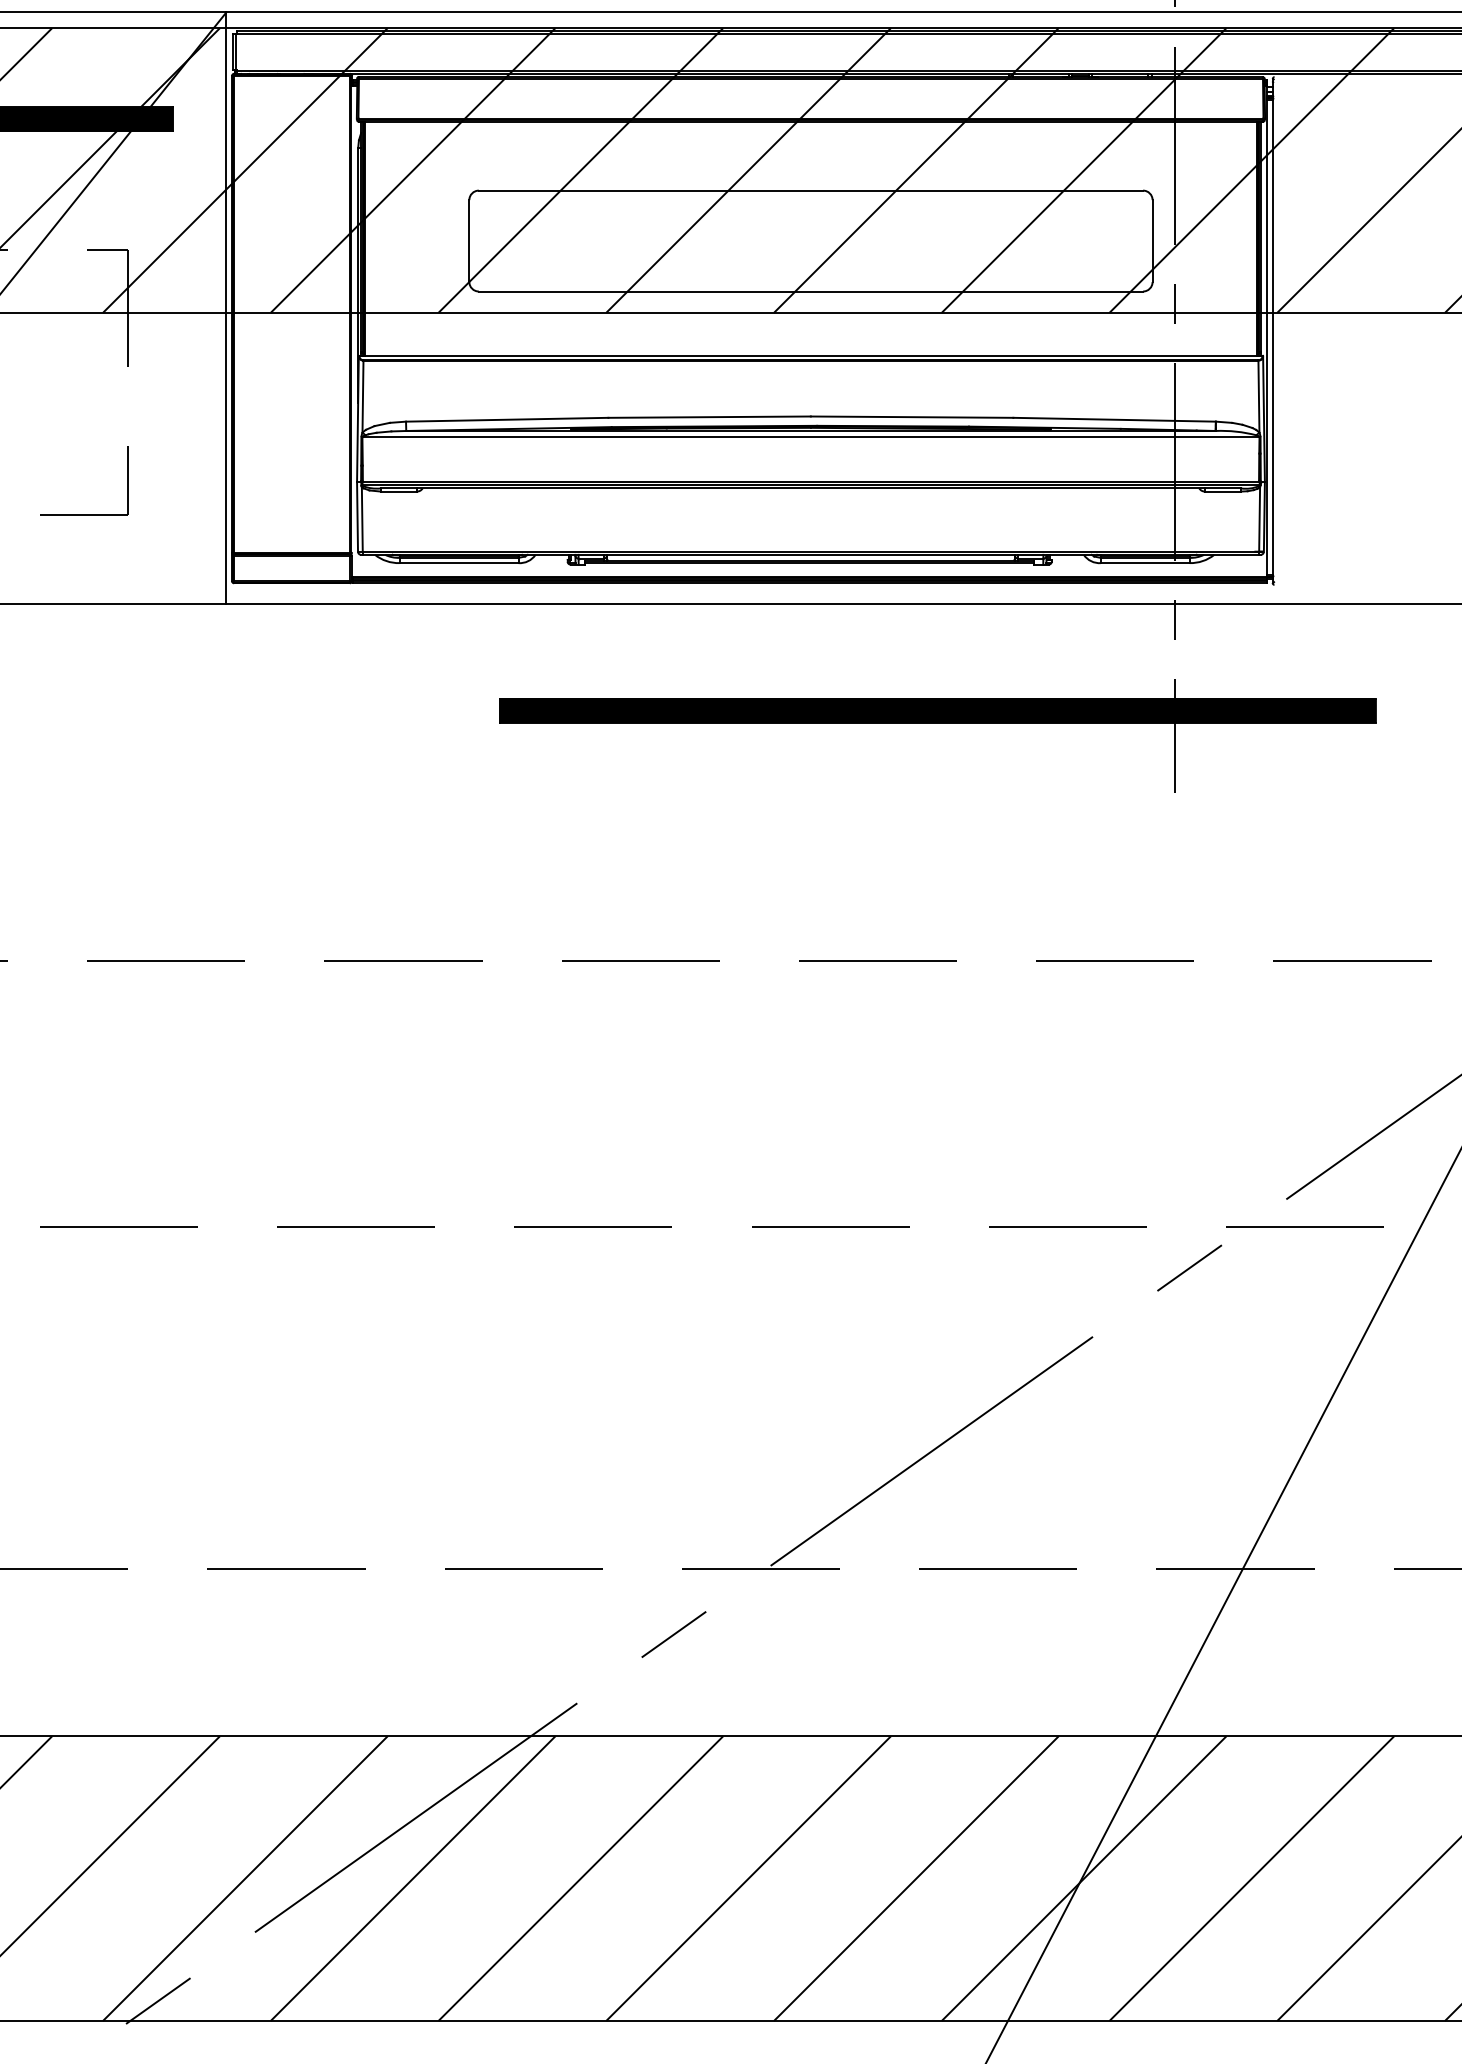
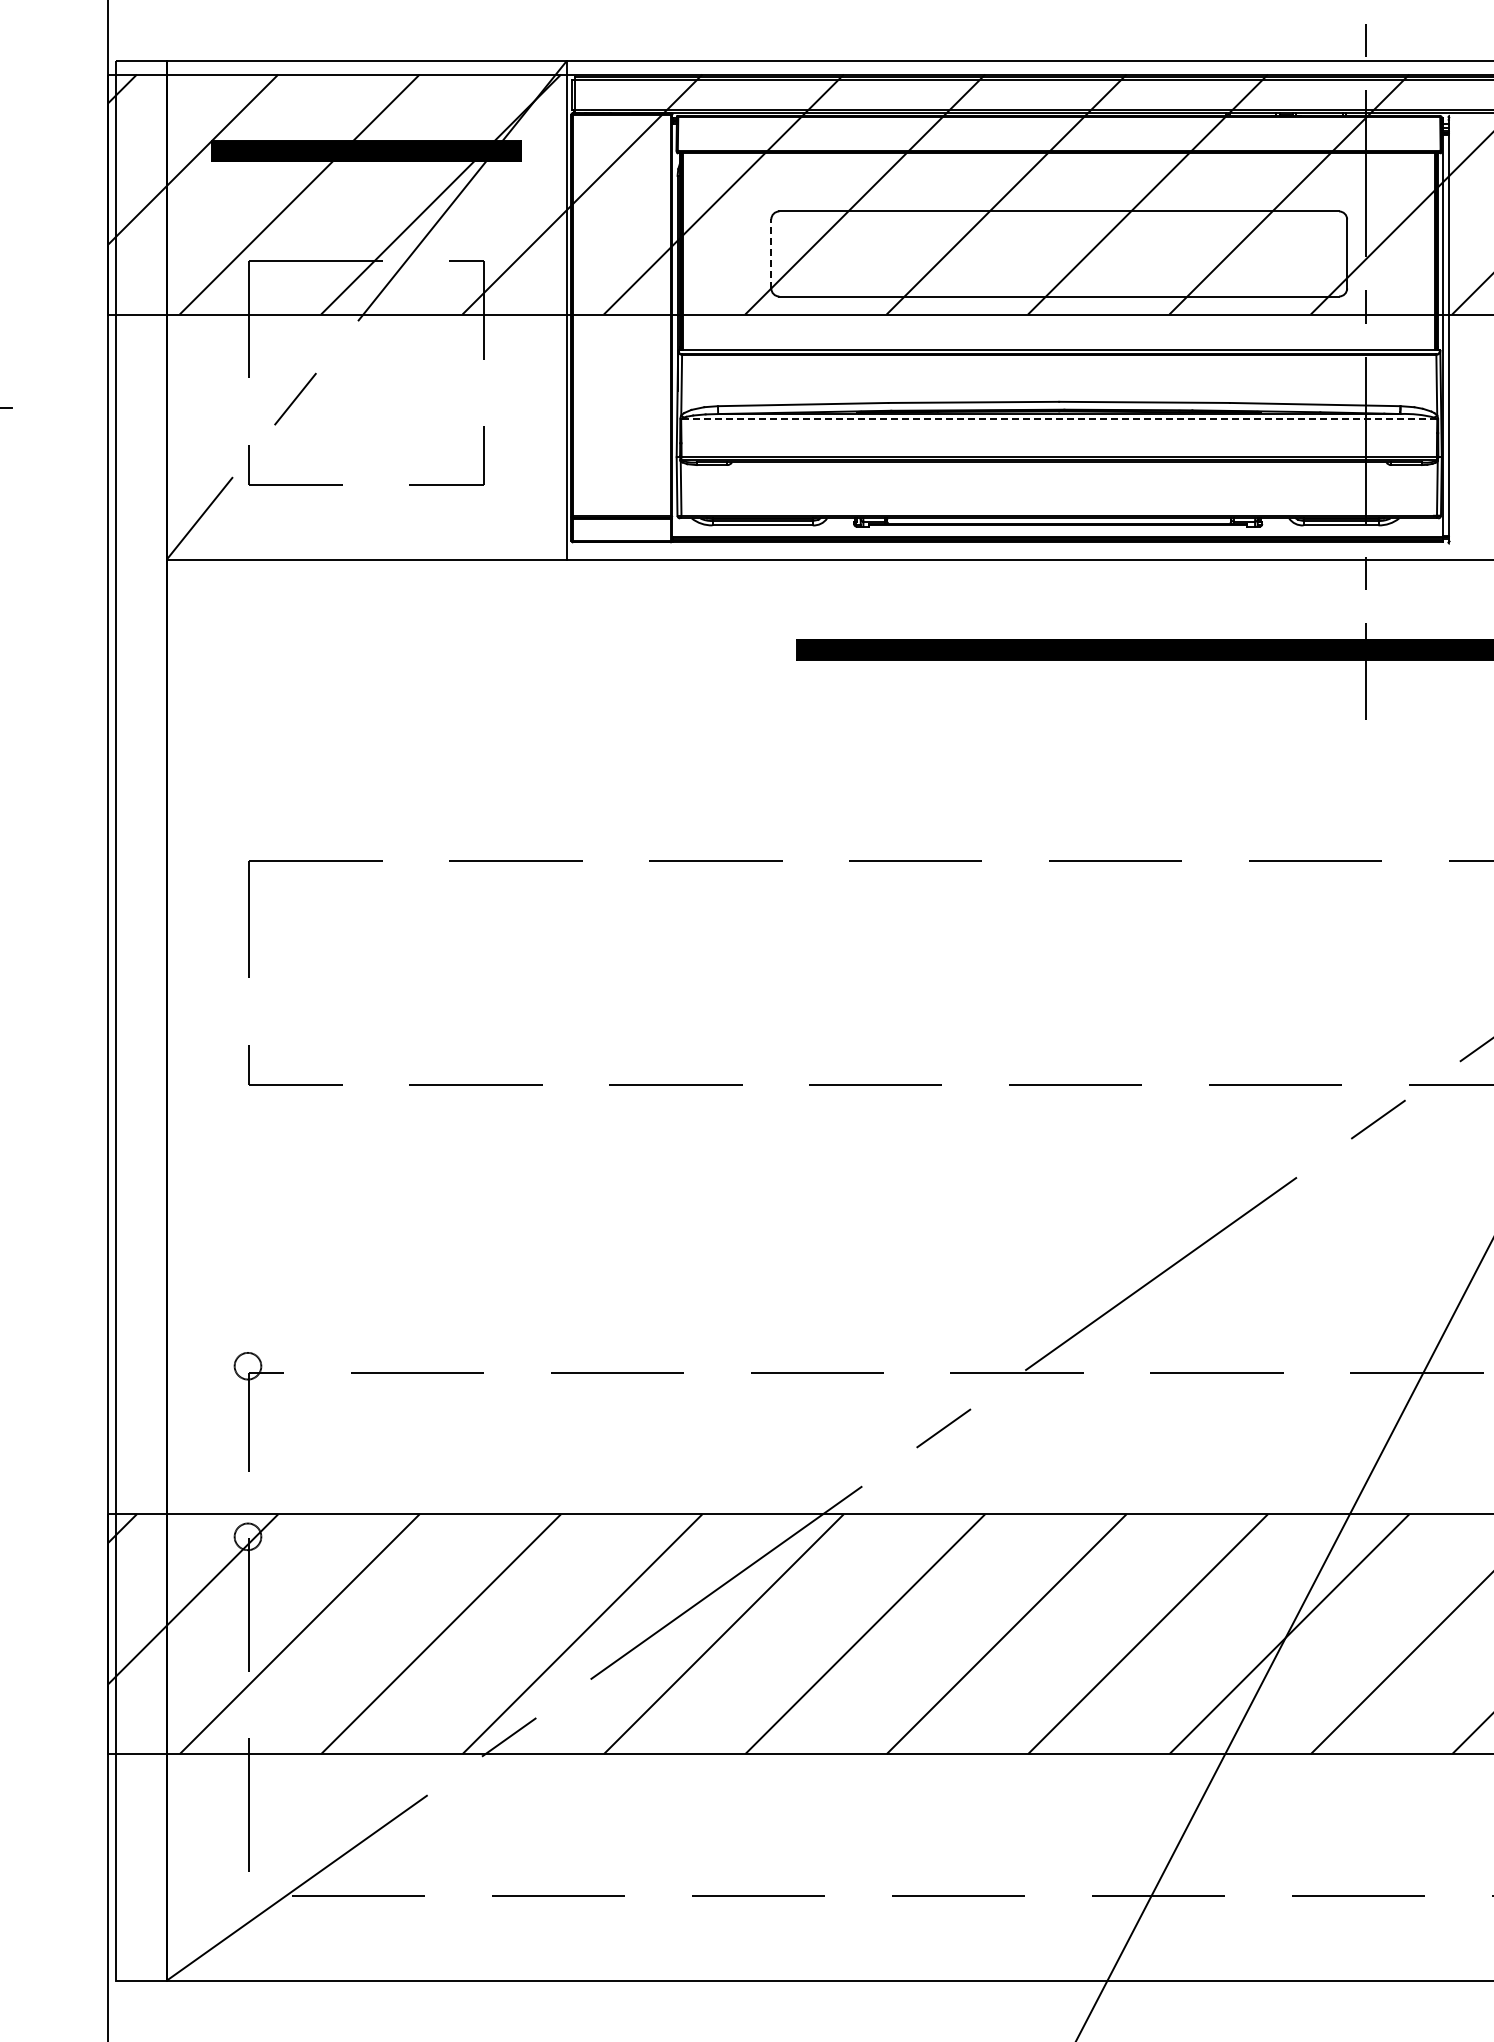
line: (469, 240) -> (771, 253), solid -> dashed
line: (810, 437) -> (1058, 419), solid -> dashed

